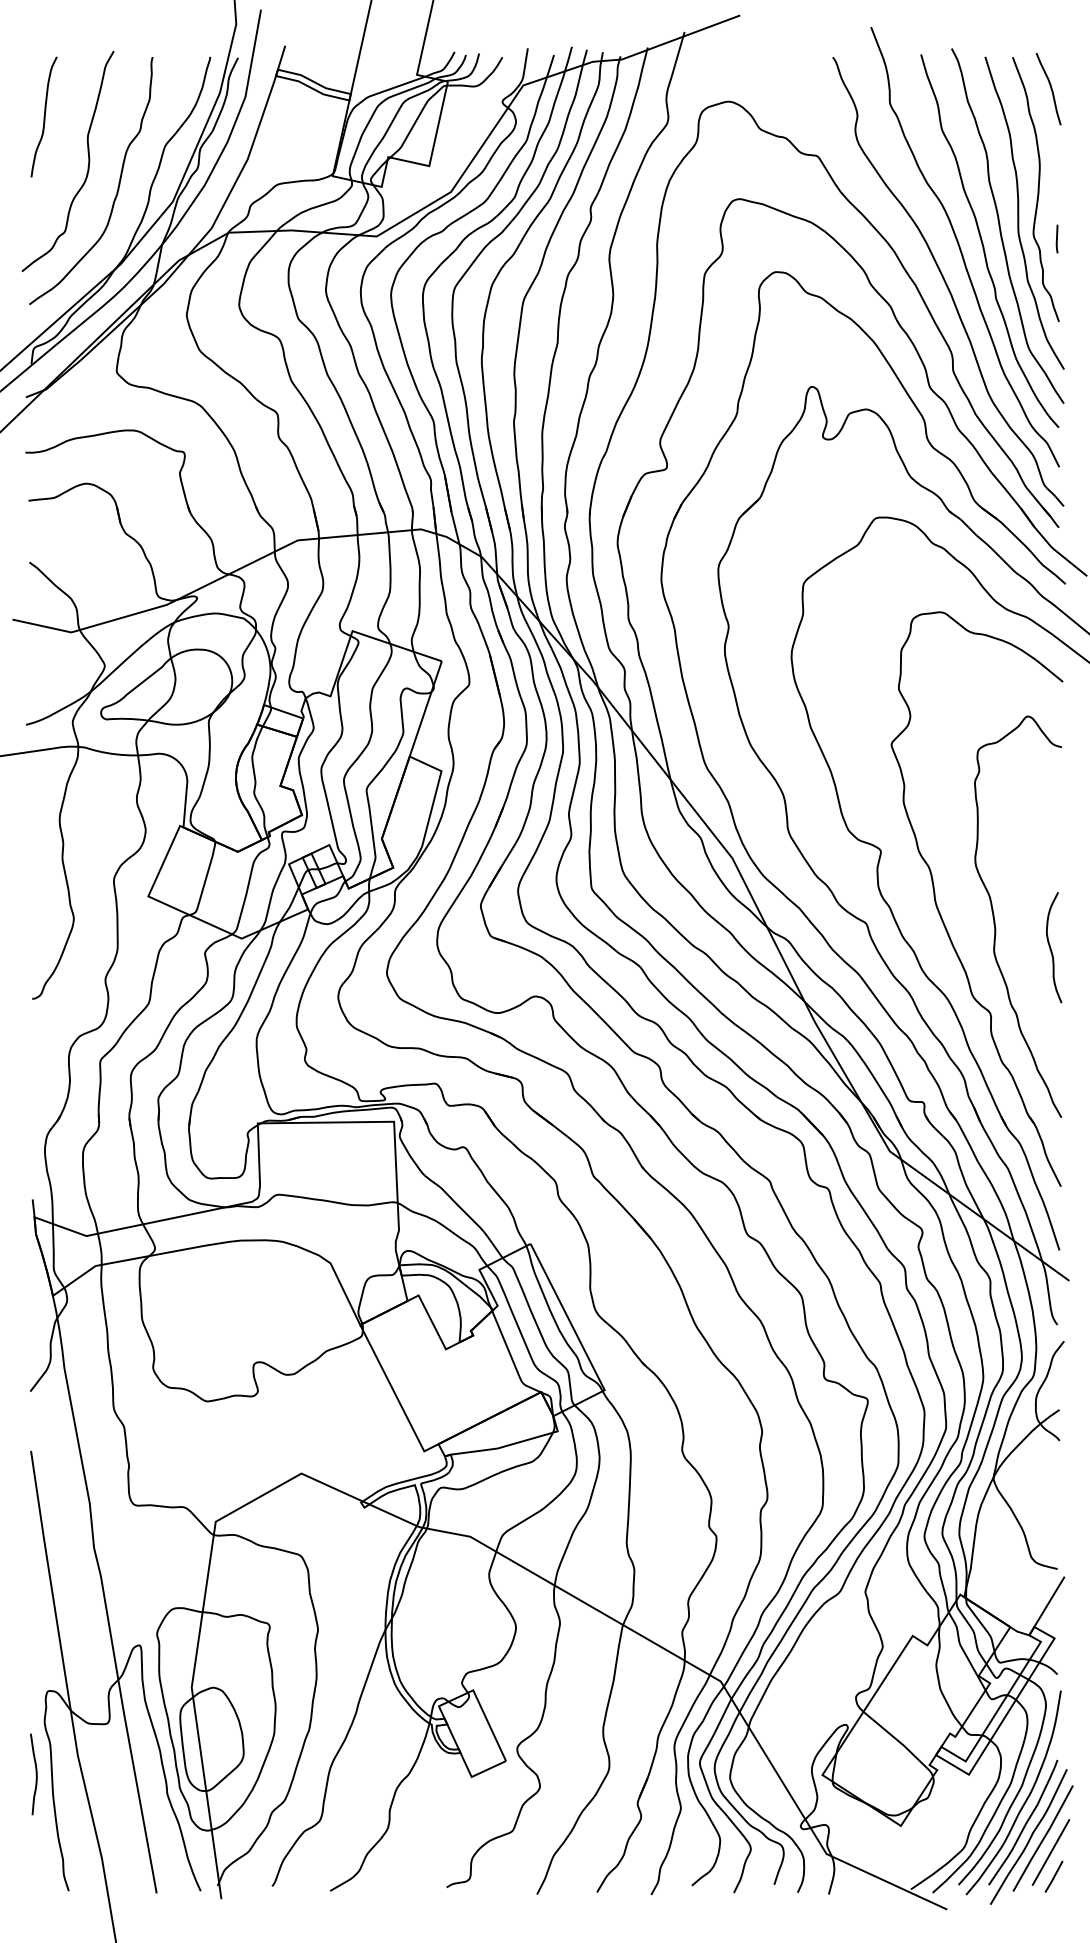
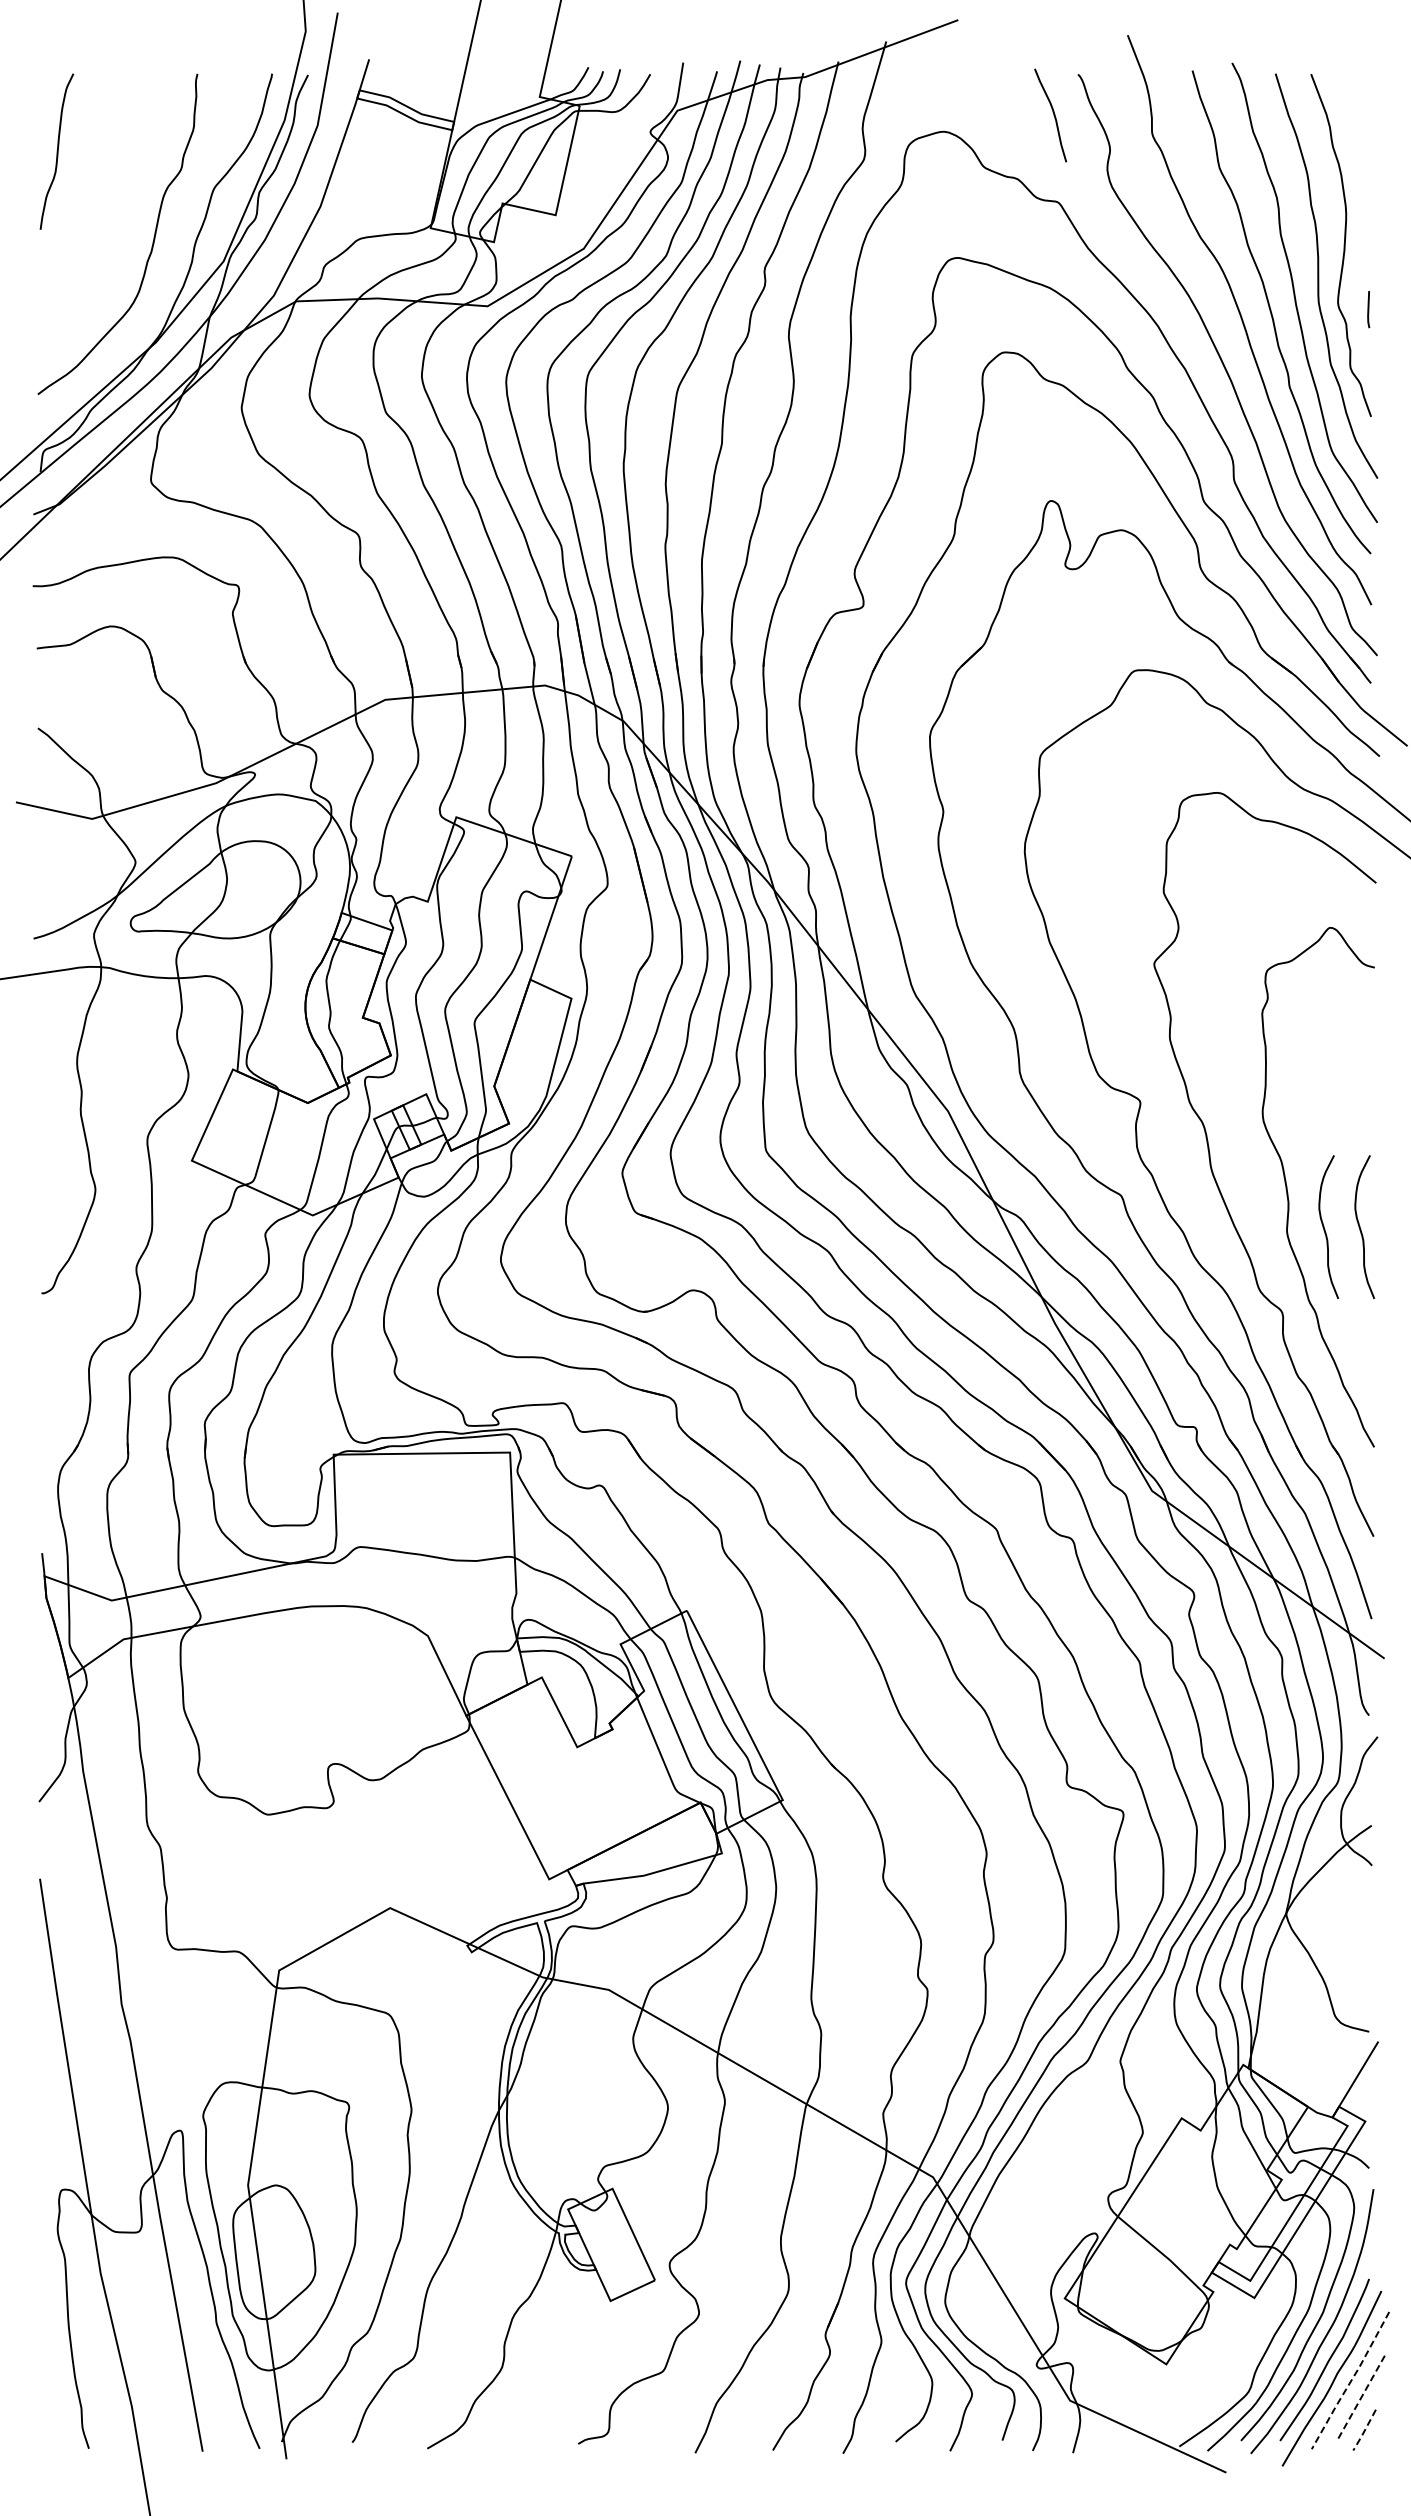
curve: (1050, 89) -> (1053, 115), moved
curve: (87, 167) -> (113, 216), removed
curve: (1023, 949) -> (1325, 1229), added
curve: (36, 1774) -> (46, 2297), removed
line: (1043, 1839) -> (1350, 2381), solid -> dashed
line: (1050, 1853) -> (1360, 2399), solid -> dashed
line: (1053, 1877) -> (1364, 2431), solid -> dashed

